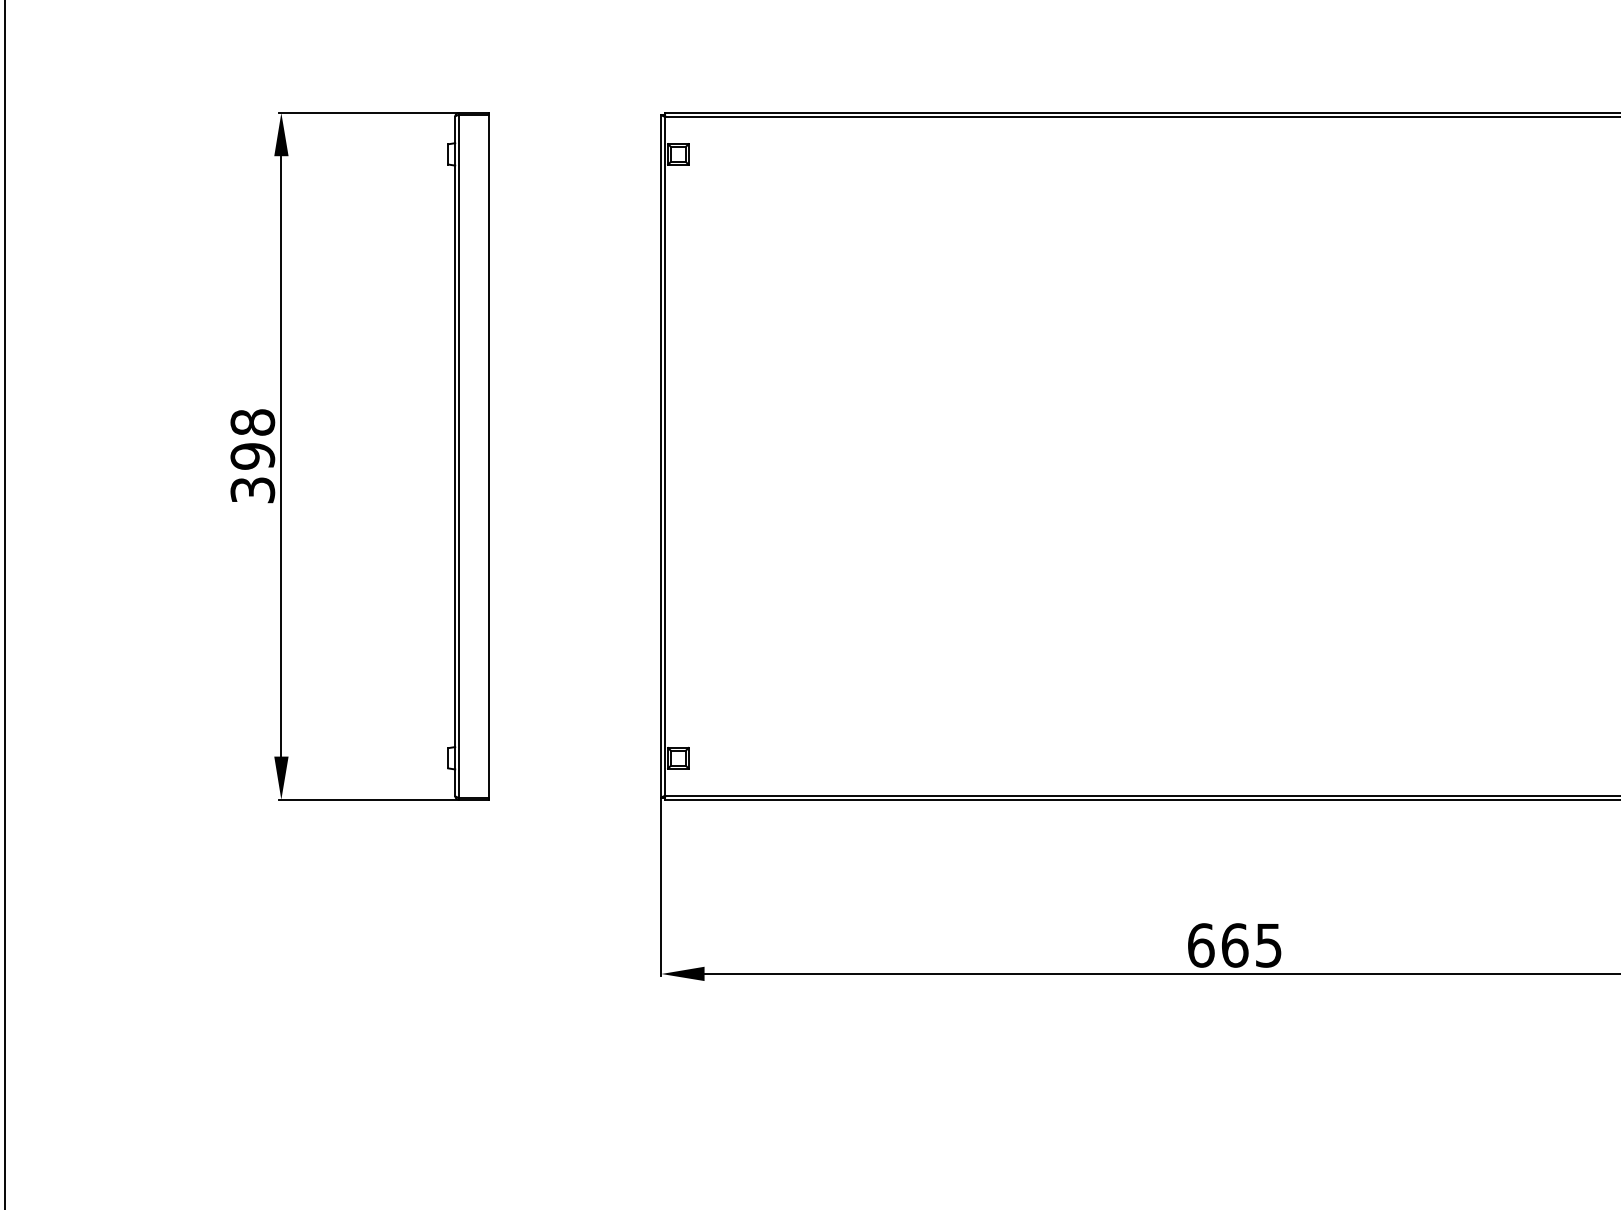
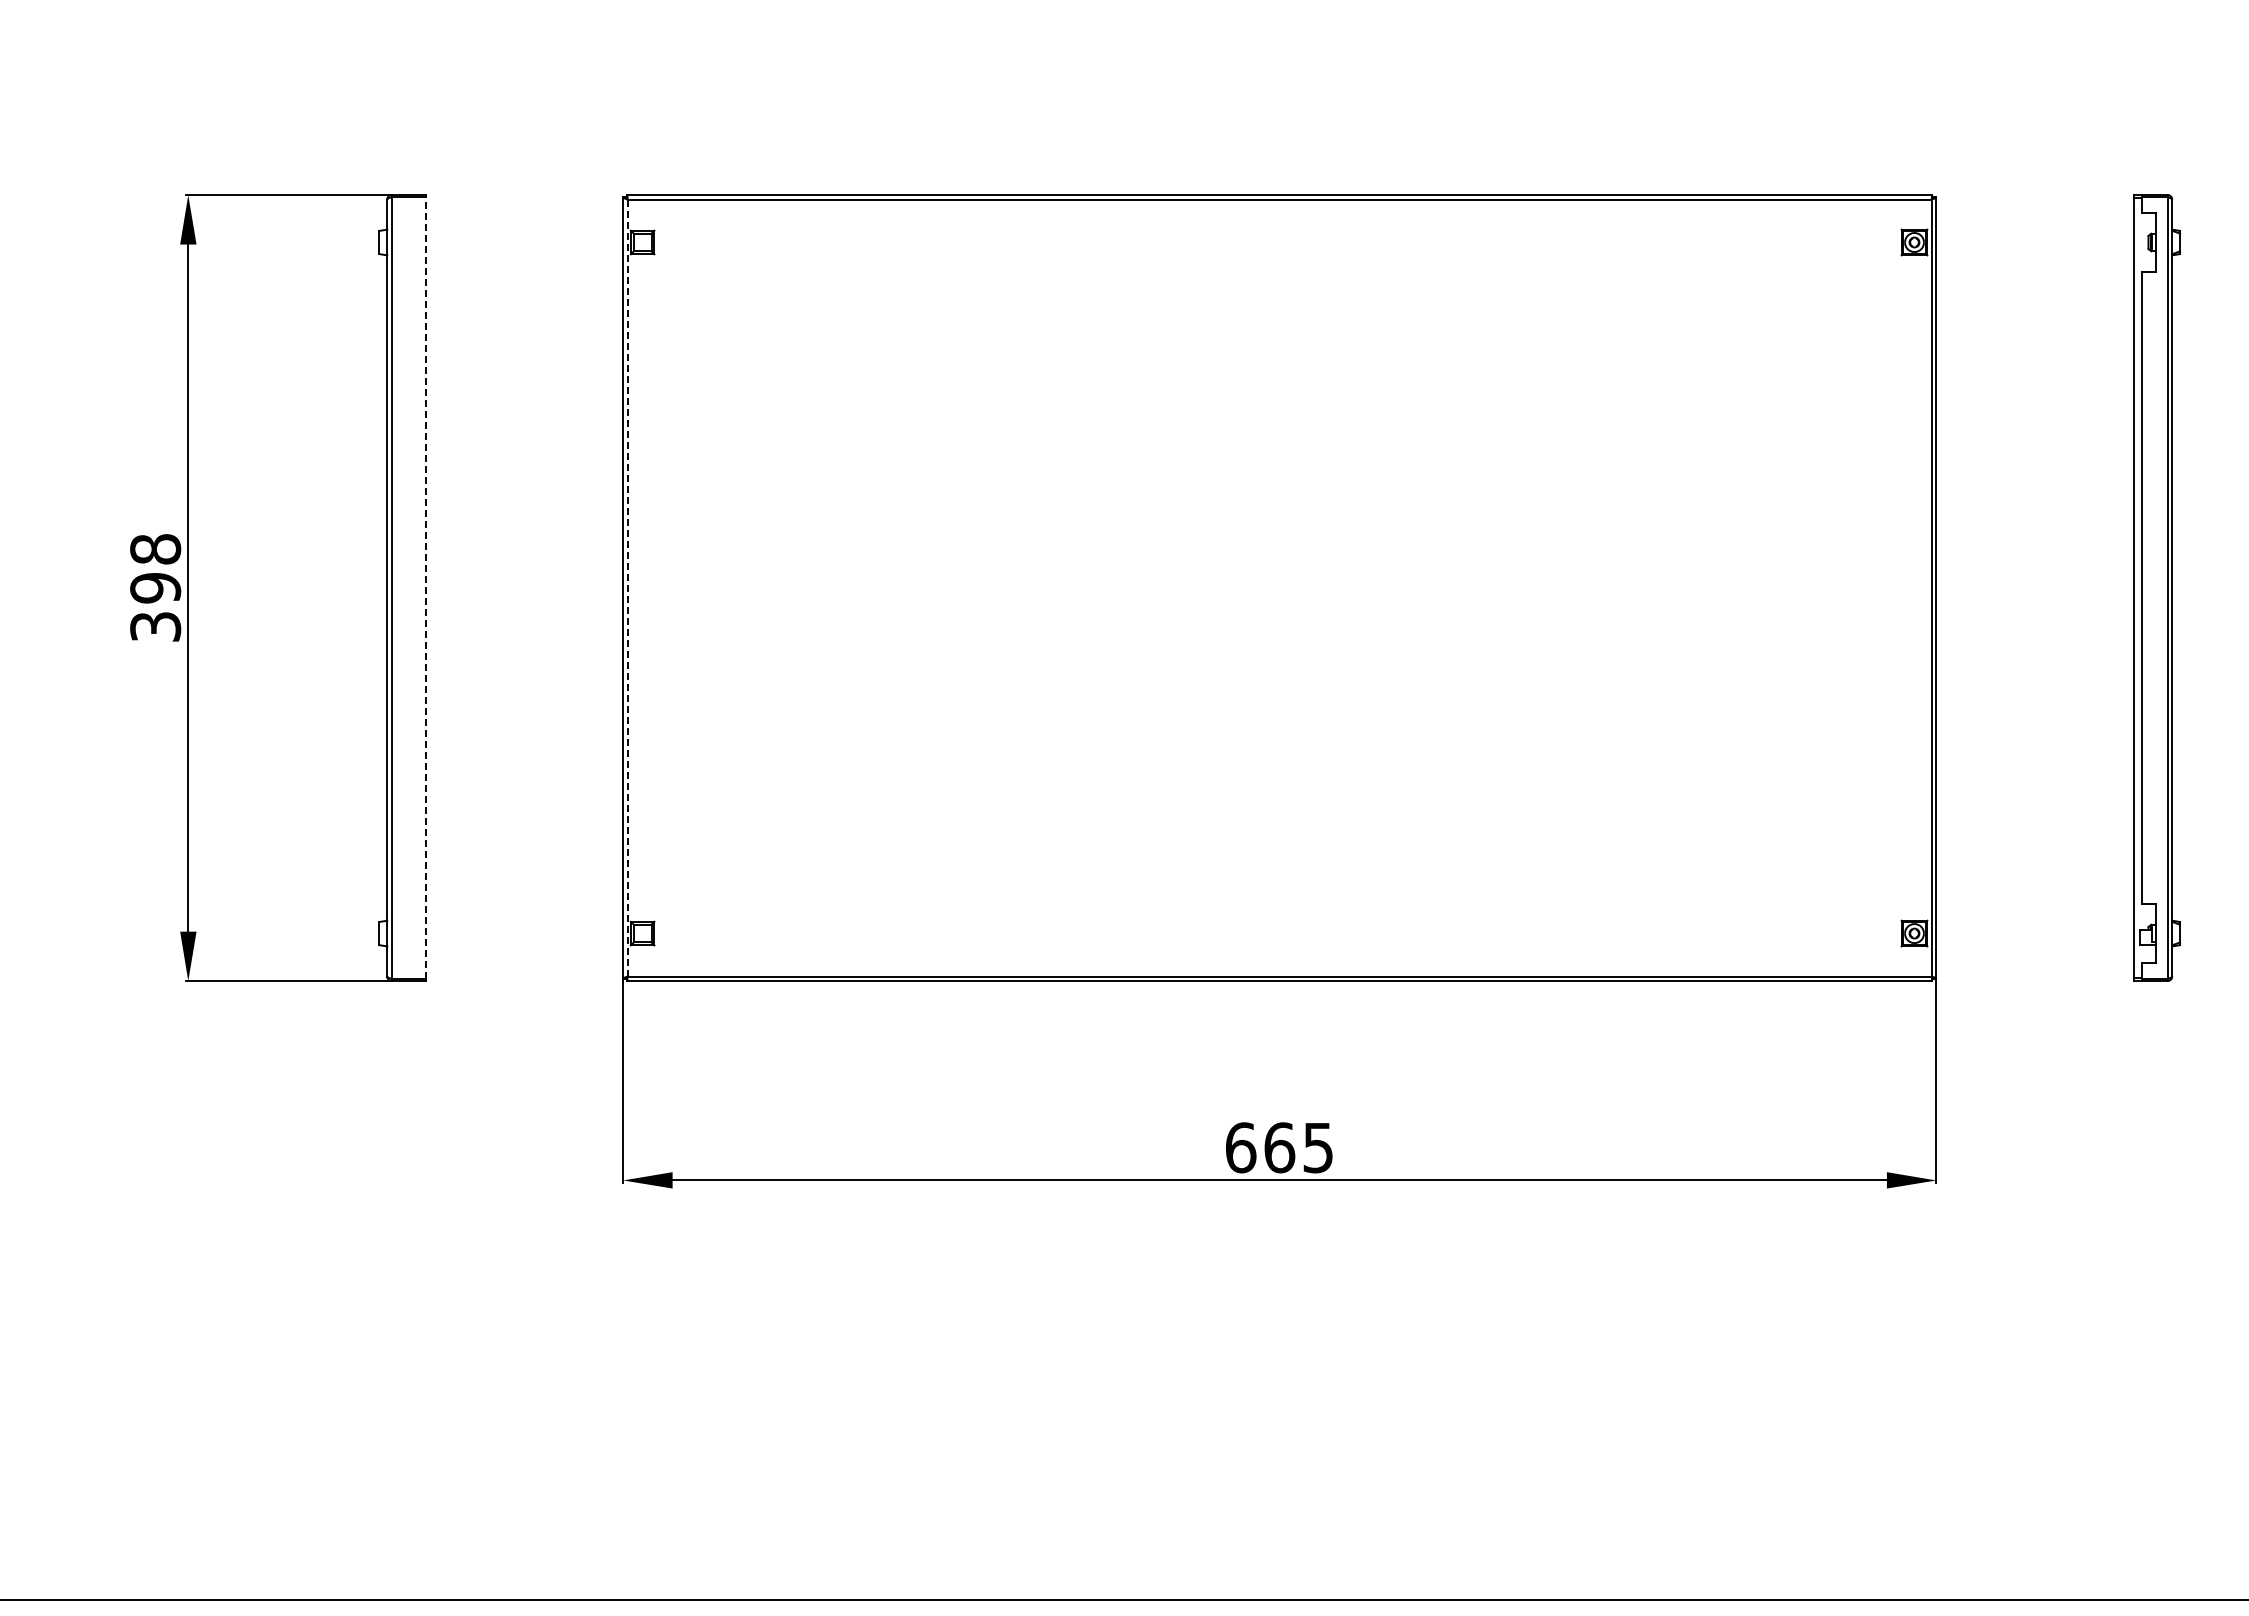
line: (488, 456) -> (425, 588), solid -> dashed
line: (665, 456) -> (627, 588), solid -> dashed

